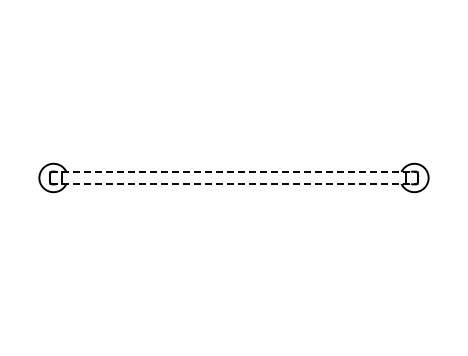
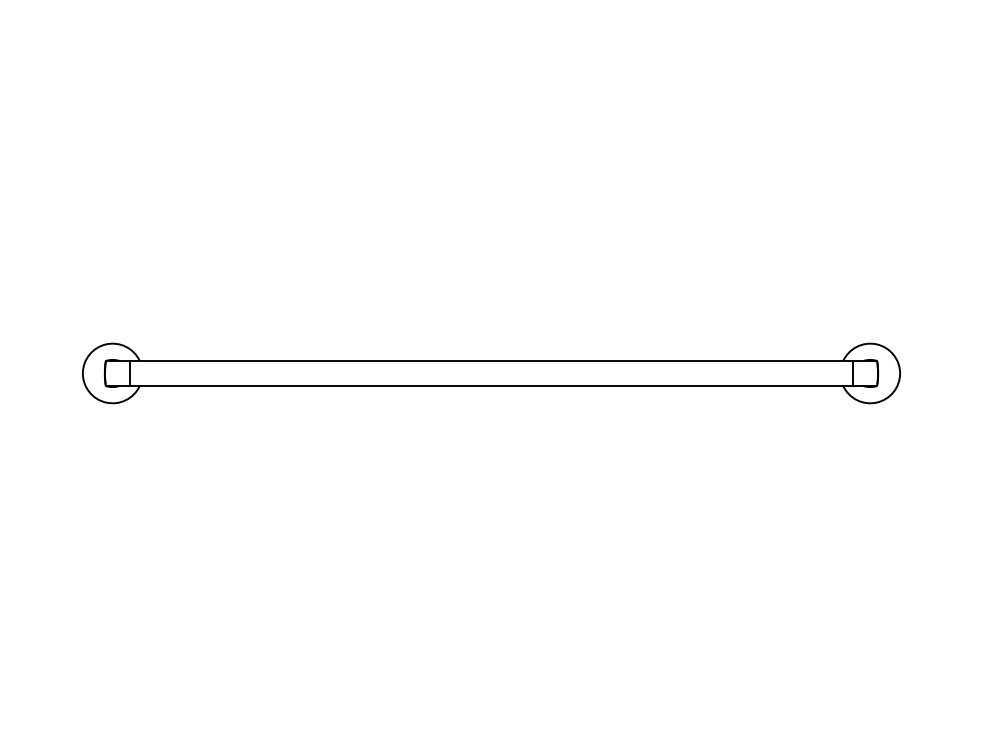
line: (234, 172) -> (492, 361), dashed -> solid
line: (234, 183) -> (492, 385), dashed -> solid

